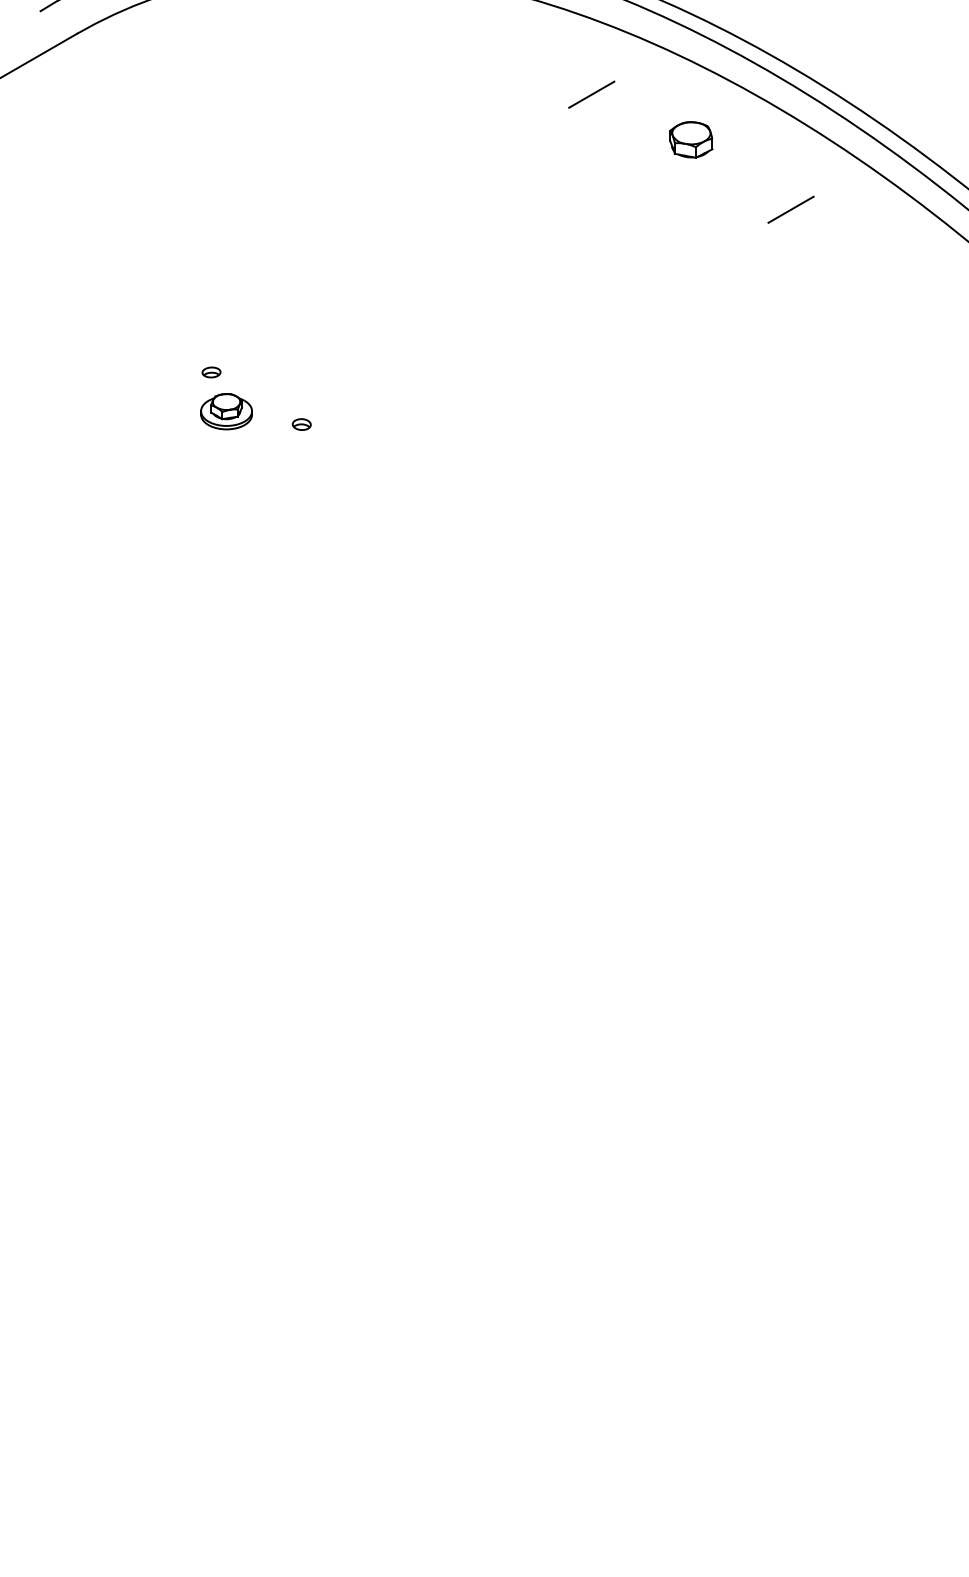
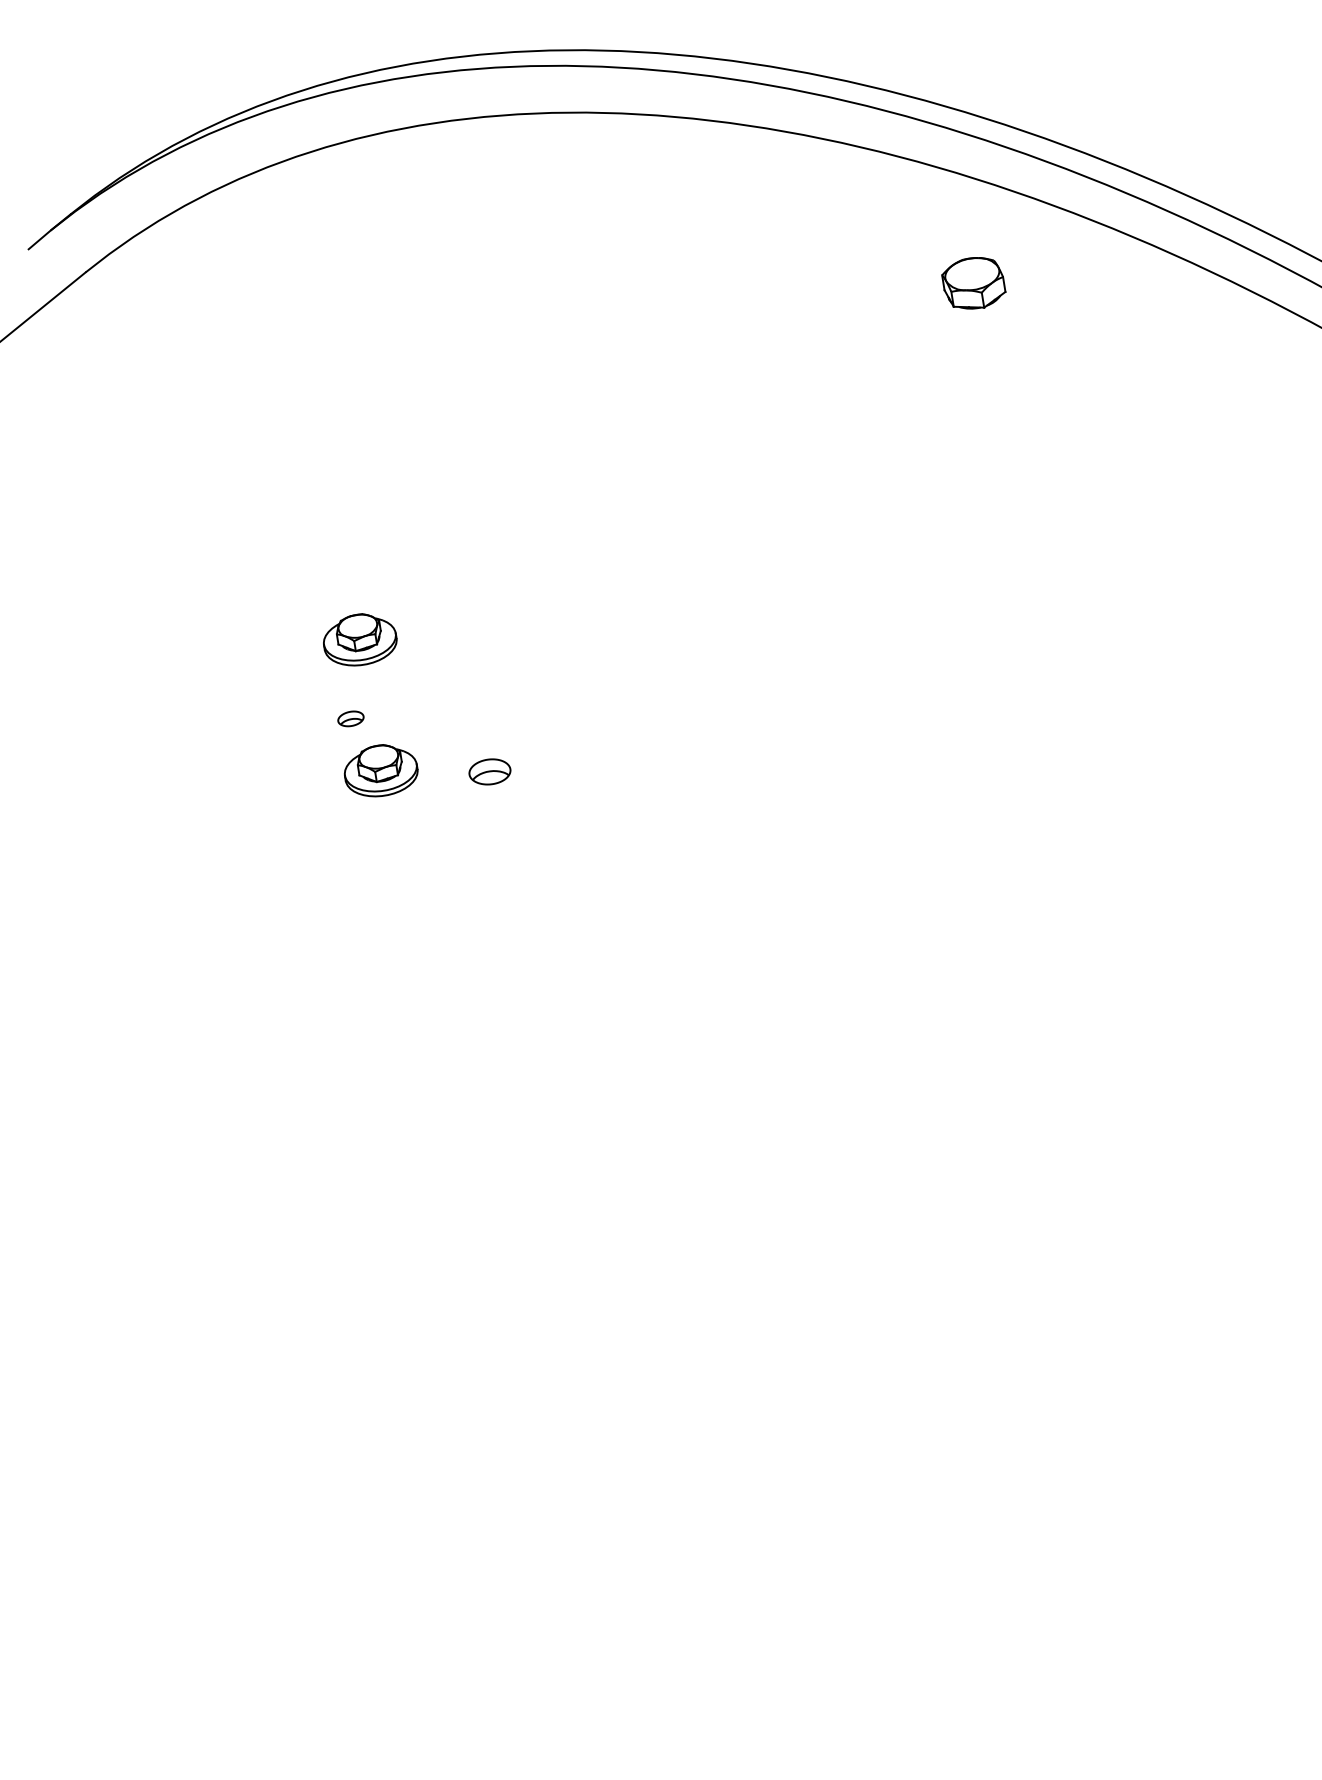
line: (591, 94) -> (822, 242), removed
line: (790, 209) -> (1128, 359), removed
part: (226, 318) -> (359, 639), added
part: (301, 424) -> (489, 771), size x1.6

